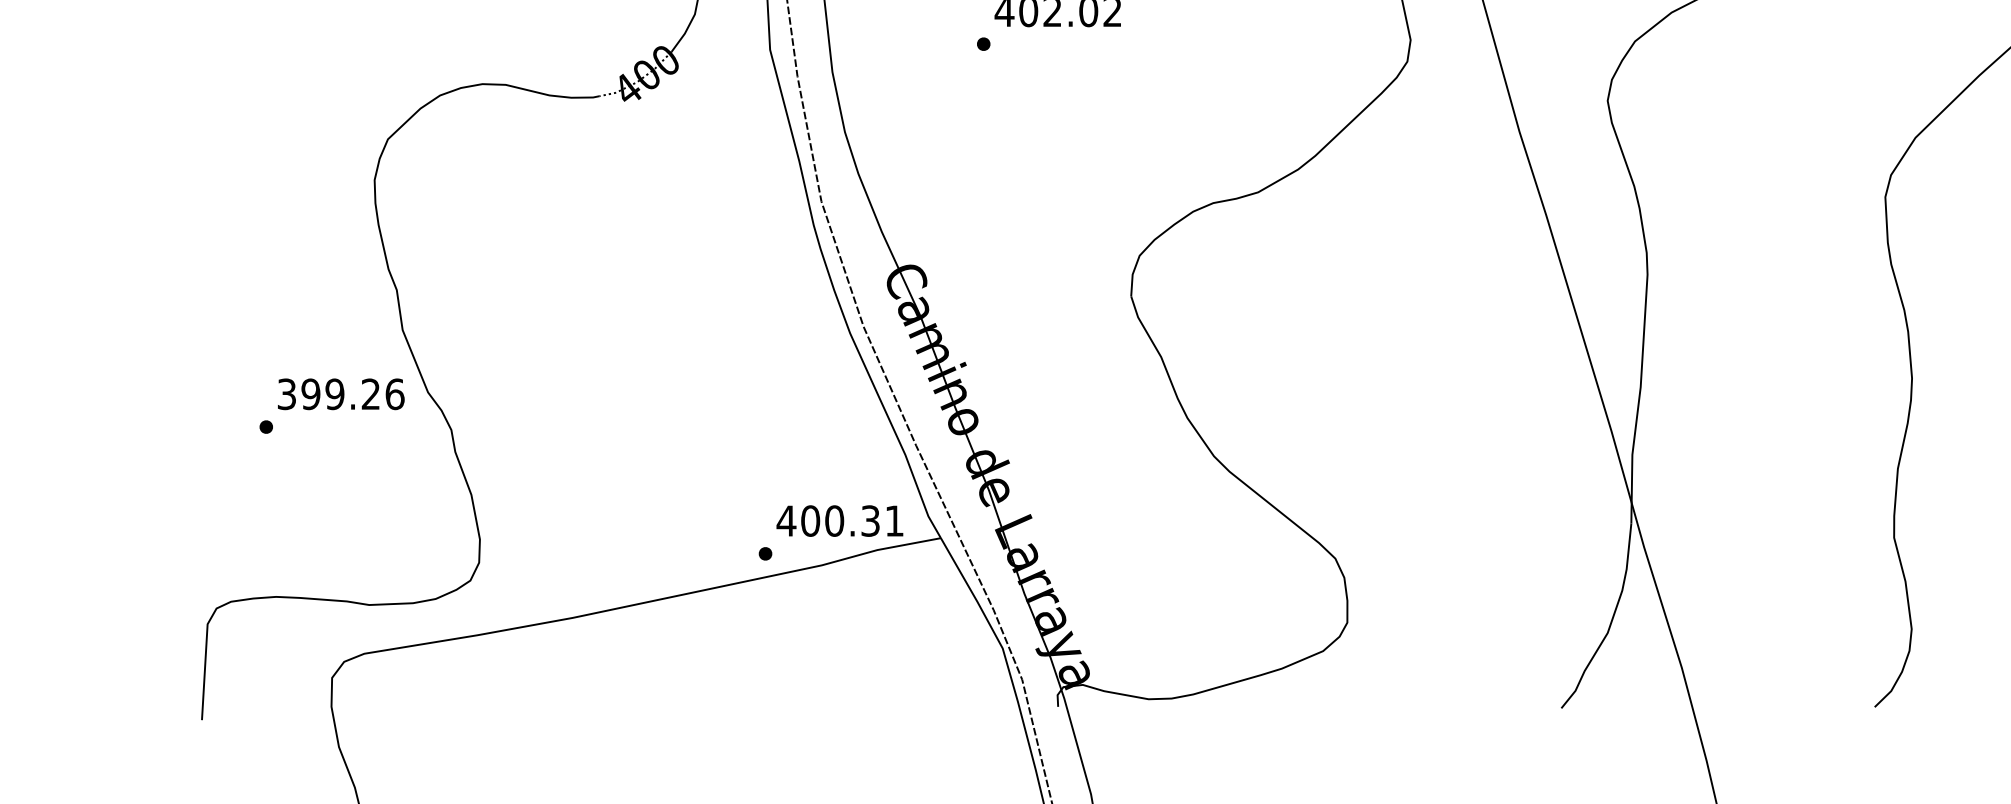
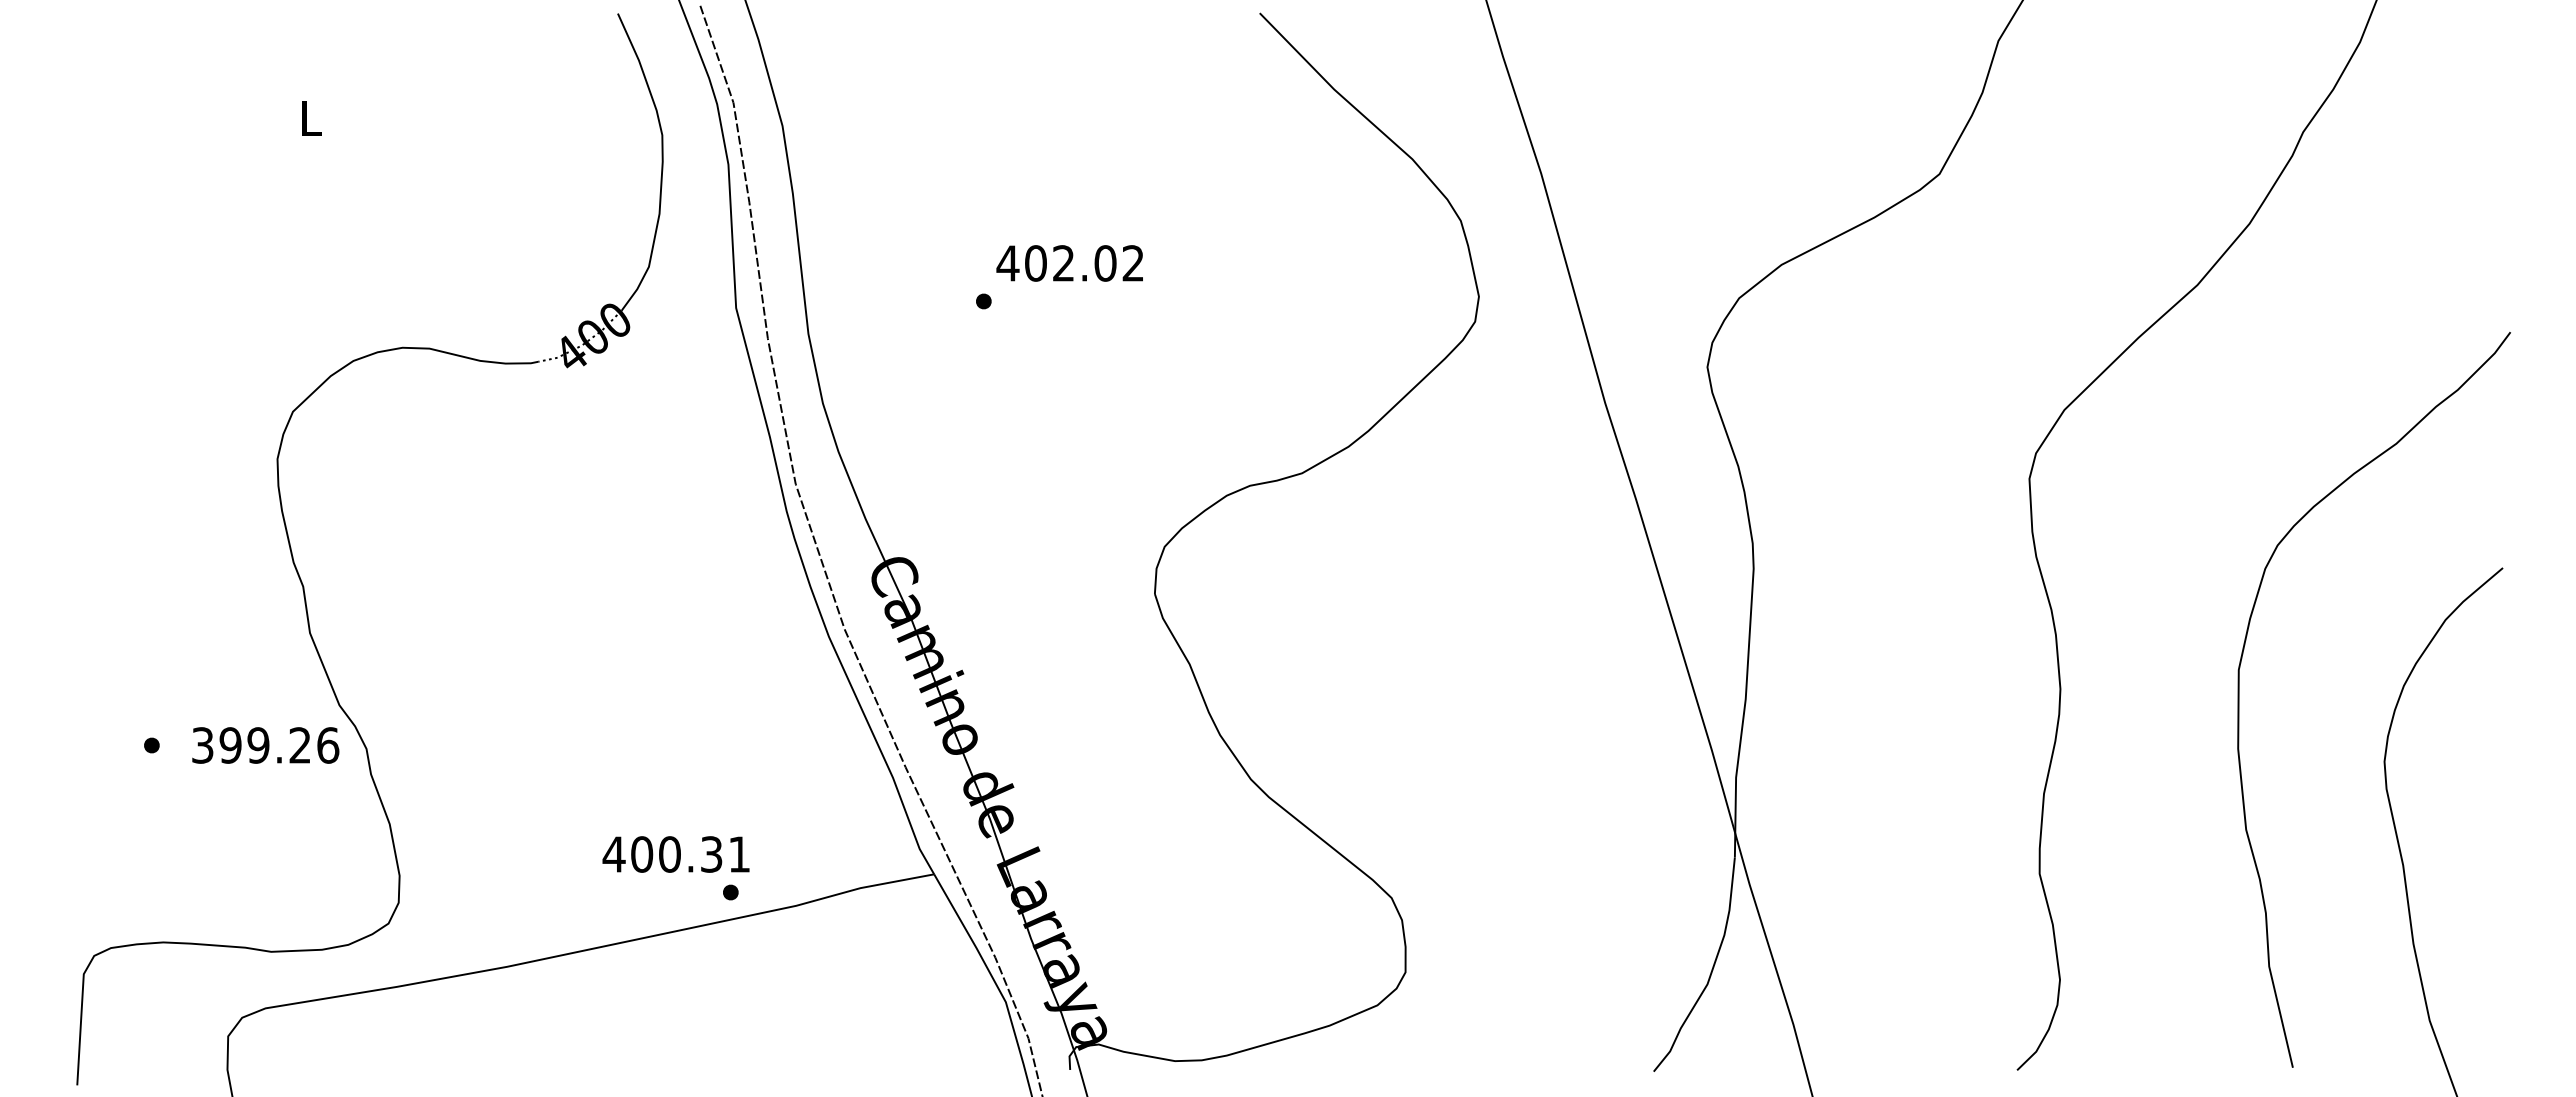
text: (341, 394) -> (265, 745), moved
text: (839, 521) -> (675, 854), moved

